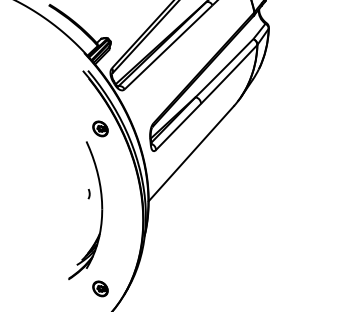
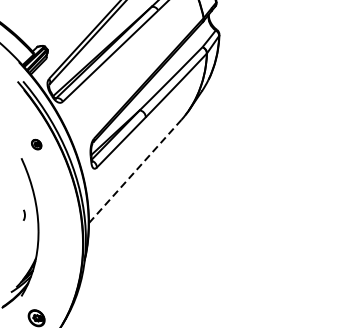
part: (100, 128) -> (36, 144), size x0.6
line: (191, 153) -> (135, 171), solid -> dashed

